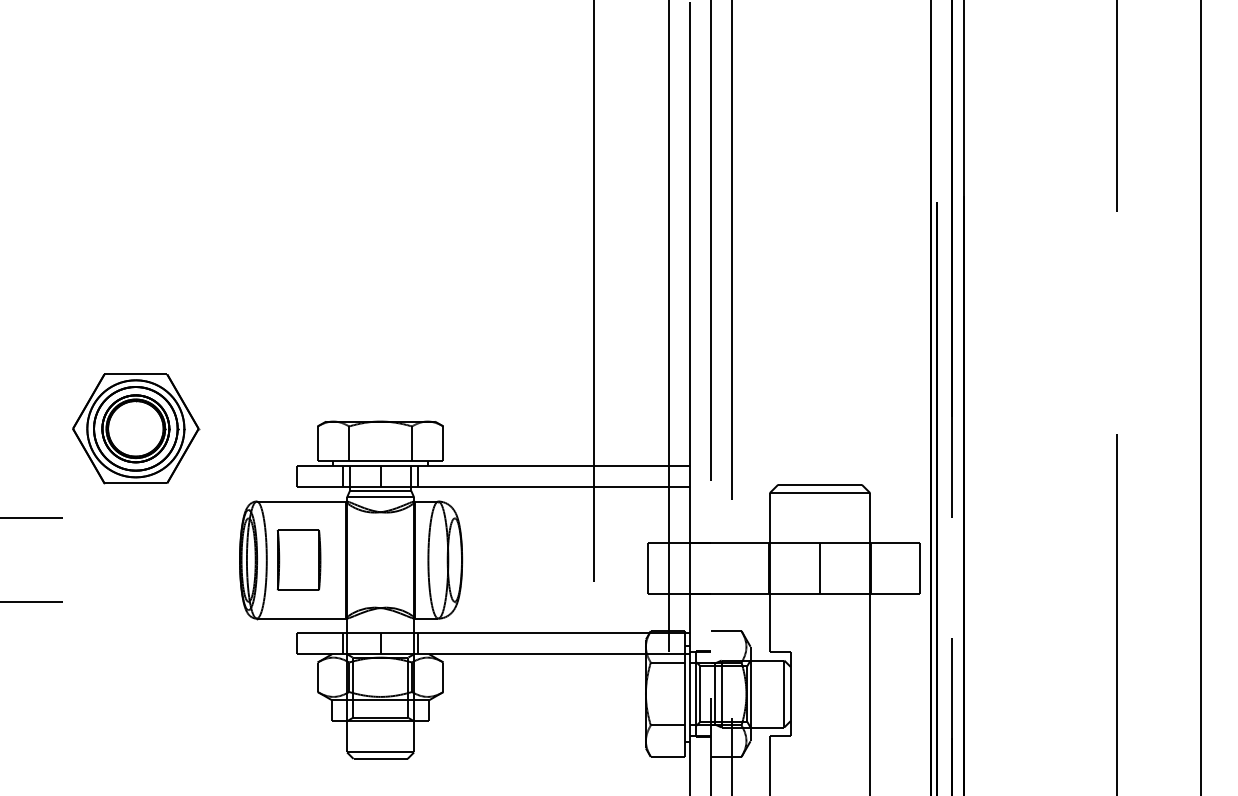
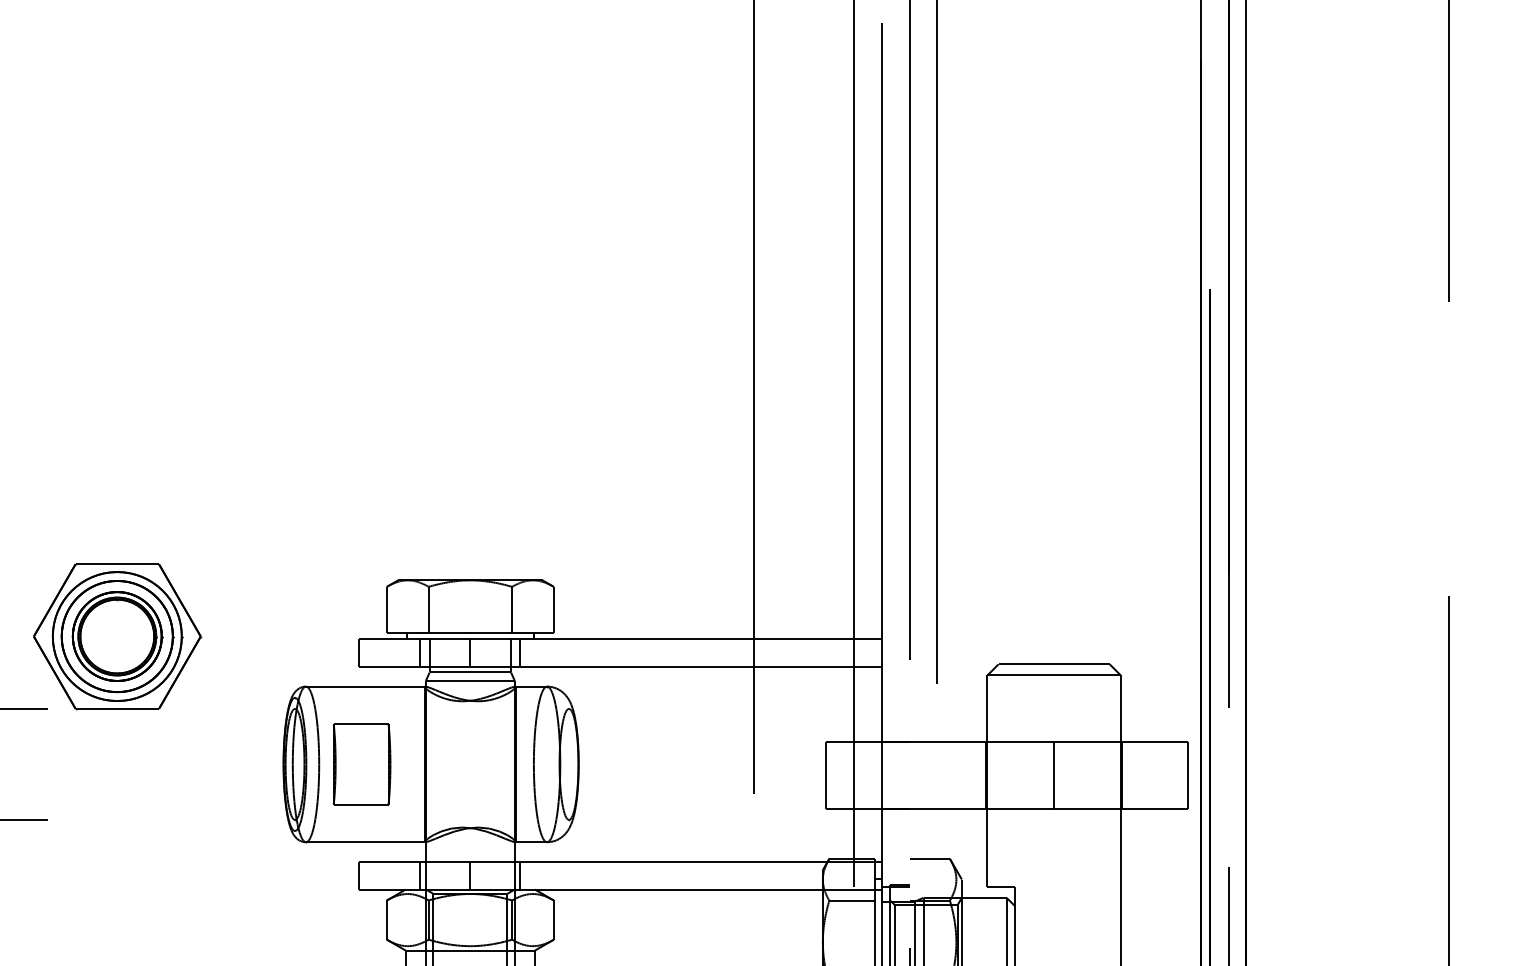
part: (136, 428) -> (118, 636), moved

